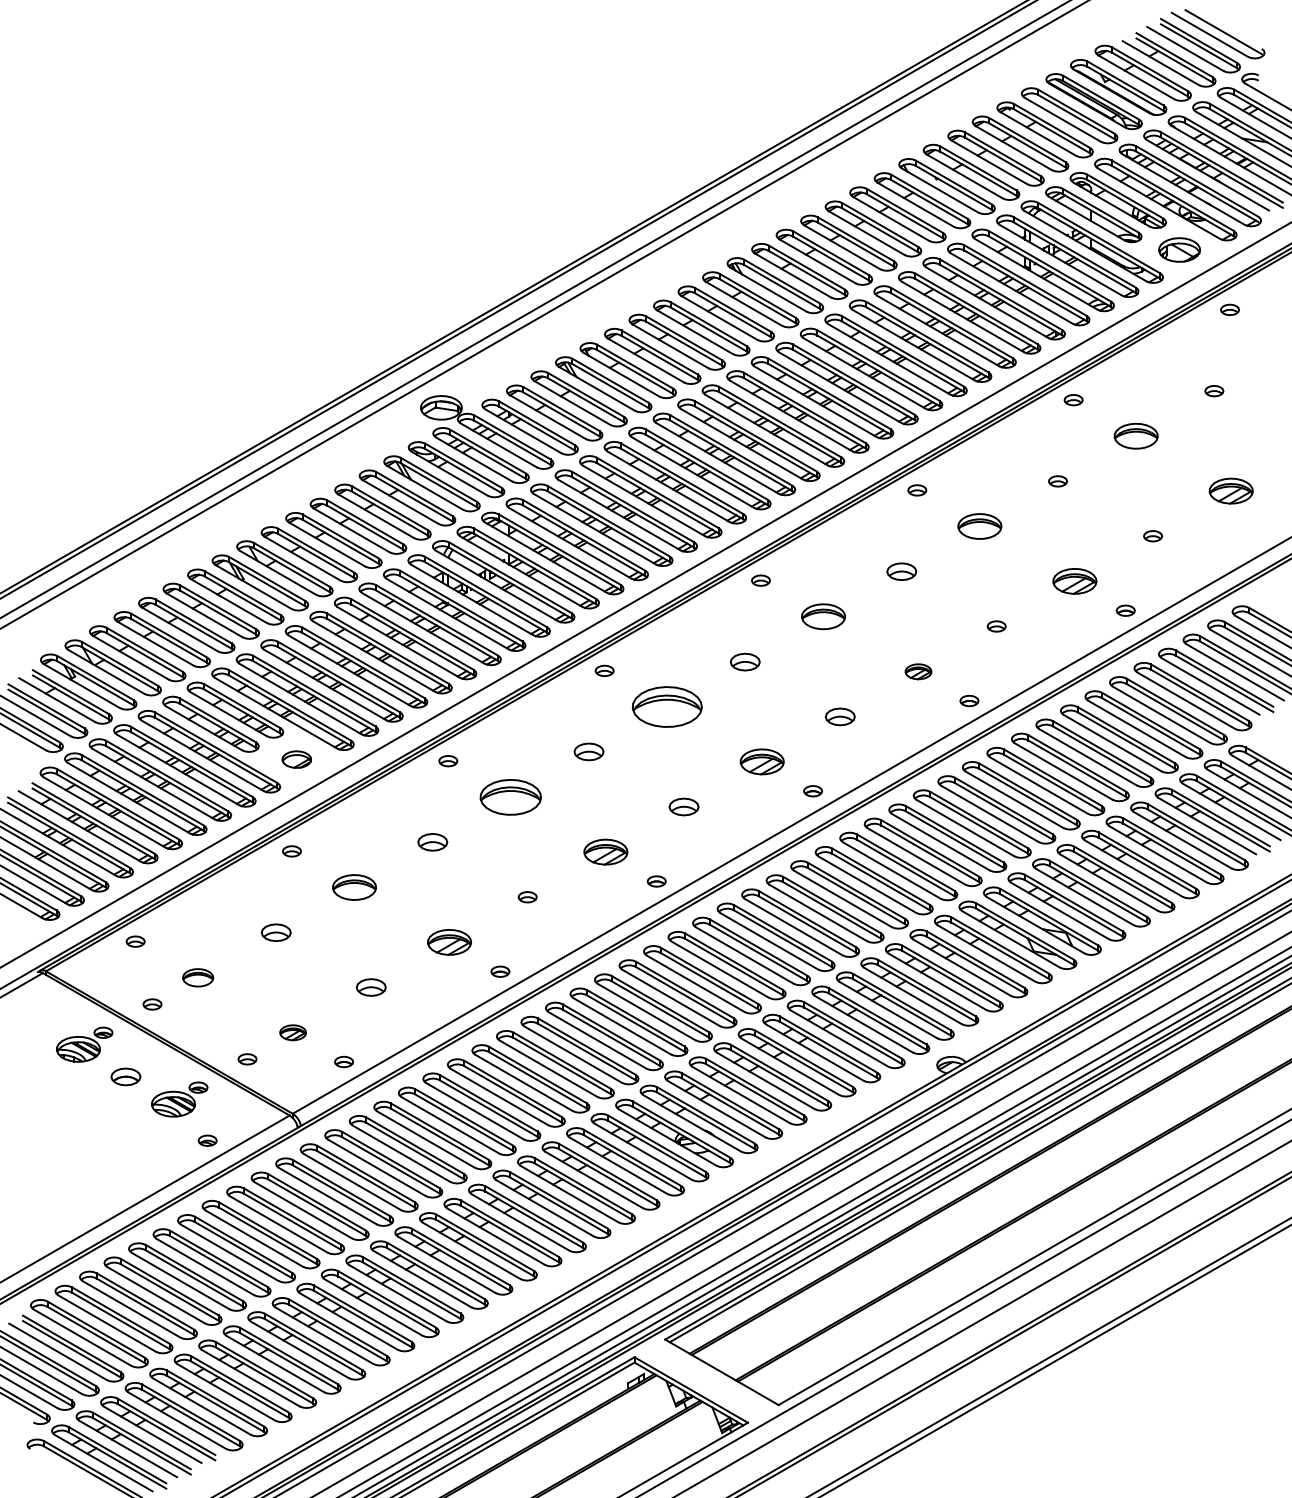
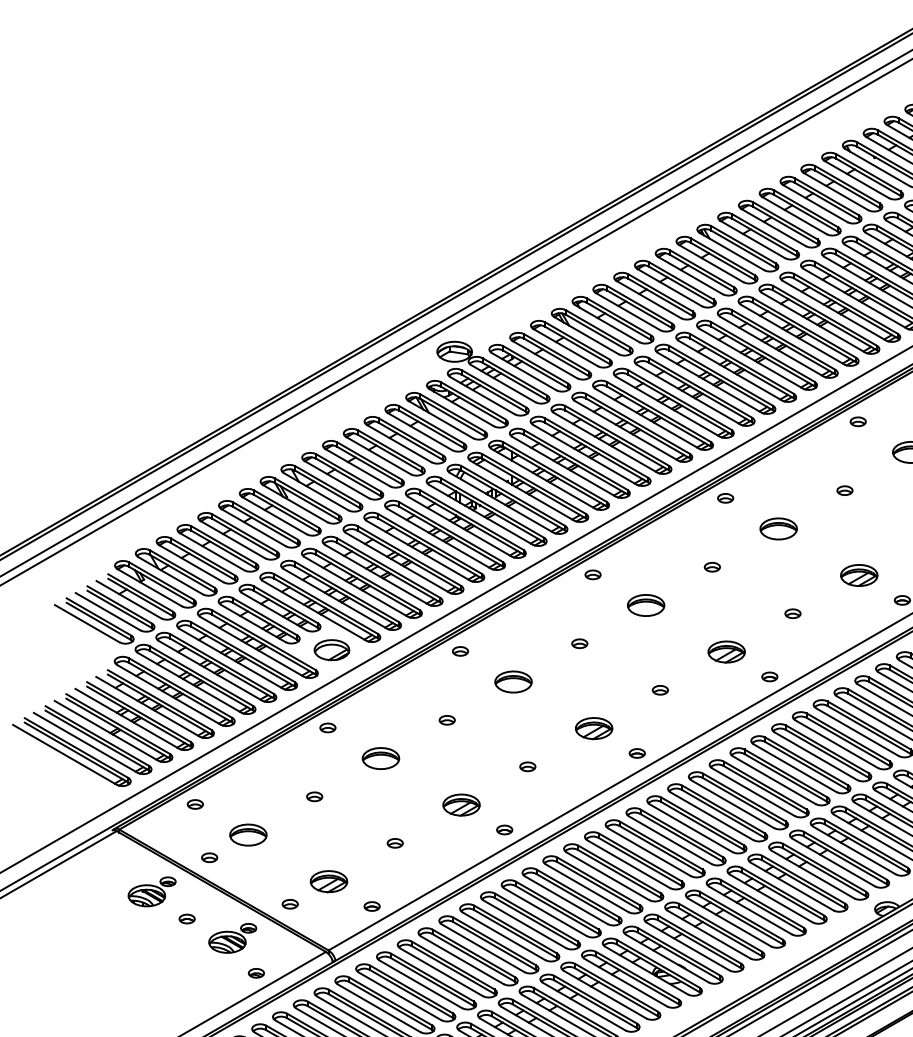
part: (901, 571) -> (844, 490), size x0.62
part: (745, 661) -> (712, 566), size x0.62
part: (918, 671) -> (859, 575), size x1.67
part: (666, 706) -> (645, 605), size x0.62
part: (840, 716) -> (793, 613), size x0.62
part: (588, 752) -> (579, 644), size x0.62
part: (296, 759) -> (331, 650), size x1.43
part: (510, 796) -> (513, 681), size x0.71
part: (683, 806) -> (659, 689), size x0.62
part: (432, 842) -> (447, 720), size x0.62
part: (276, 932) -> (314, 796), size x0.62
part: (197, 977) -> (247, 834), size x1.43
part: (371, 987) -> (395, 843), size x0.62
part: (292, 1032) -> (328, 881), size x1.67
part: (125, 1076) -> (186, 918), size x0.62

